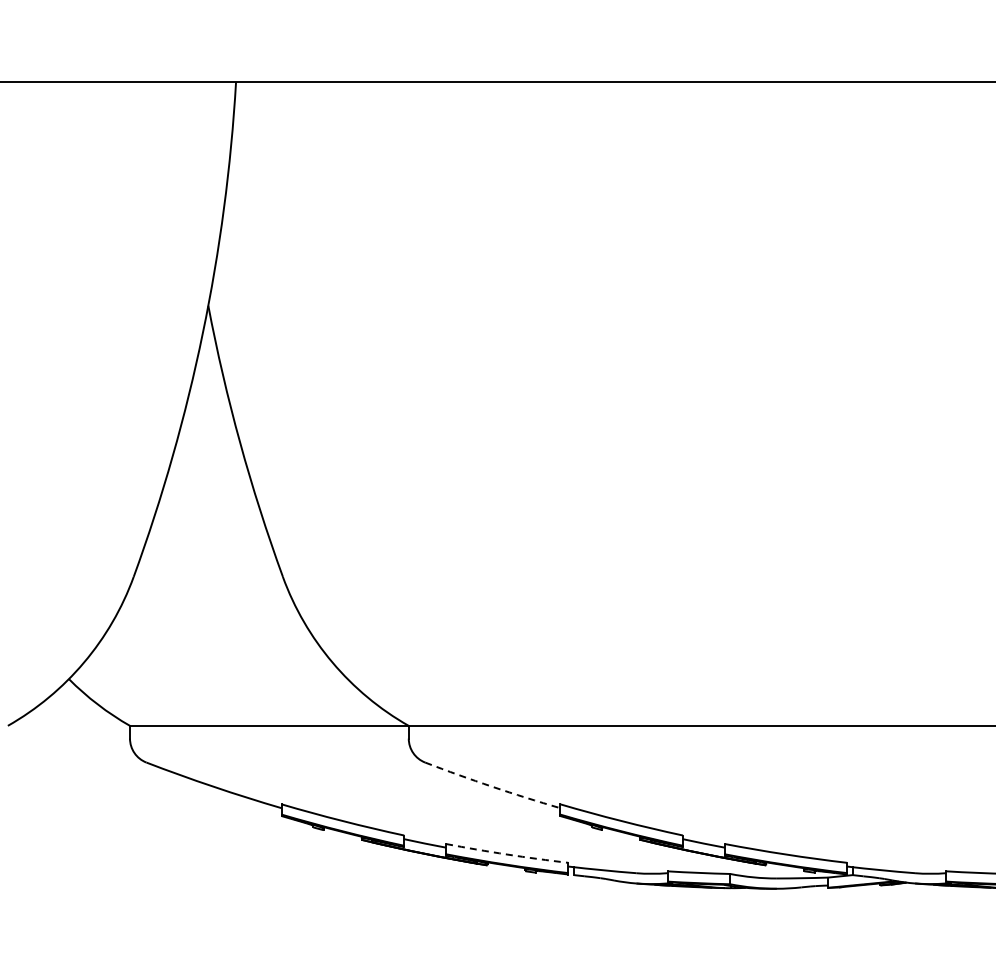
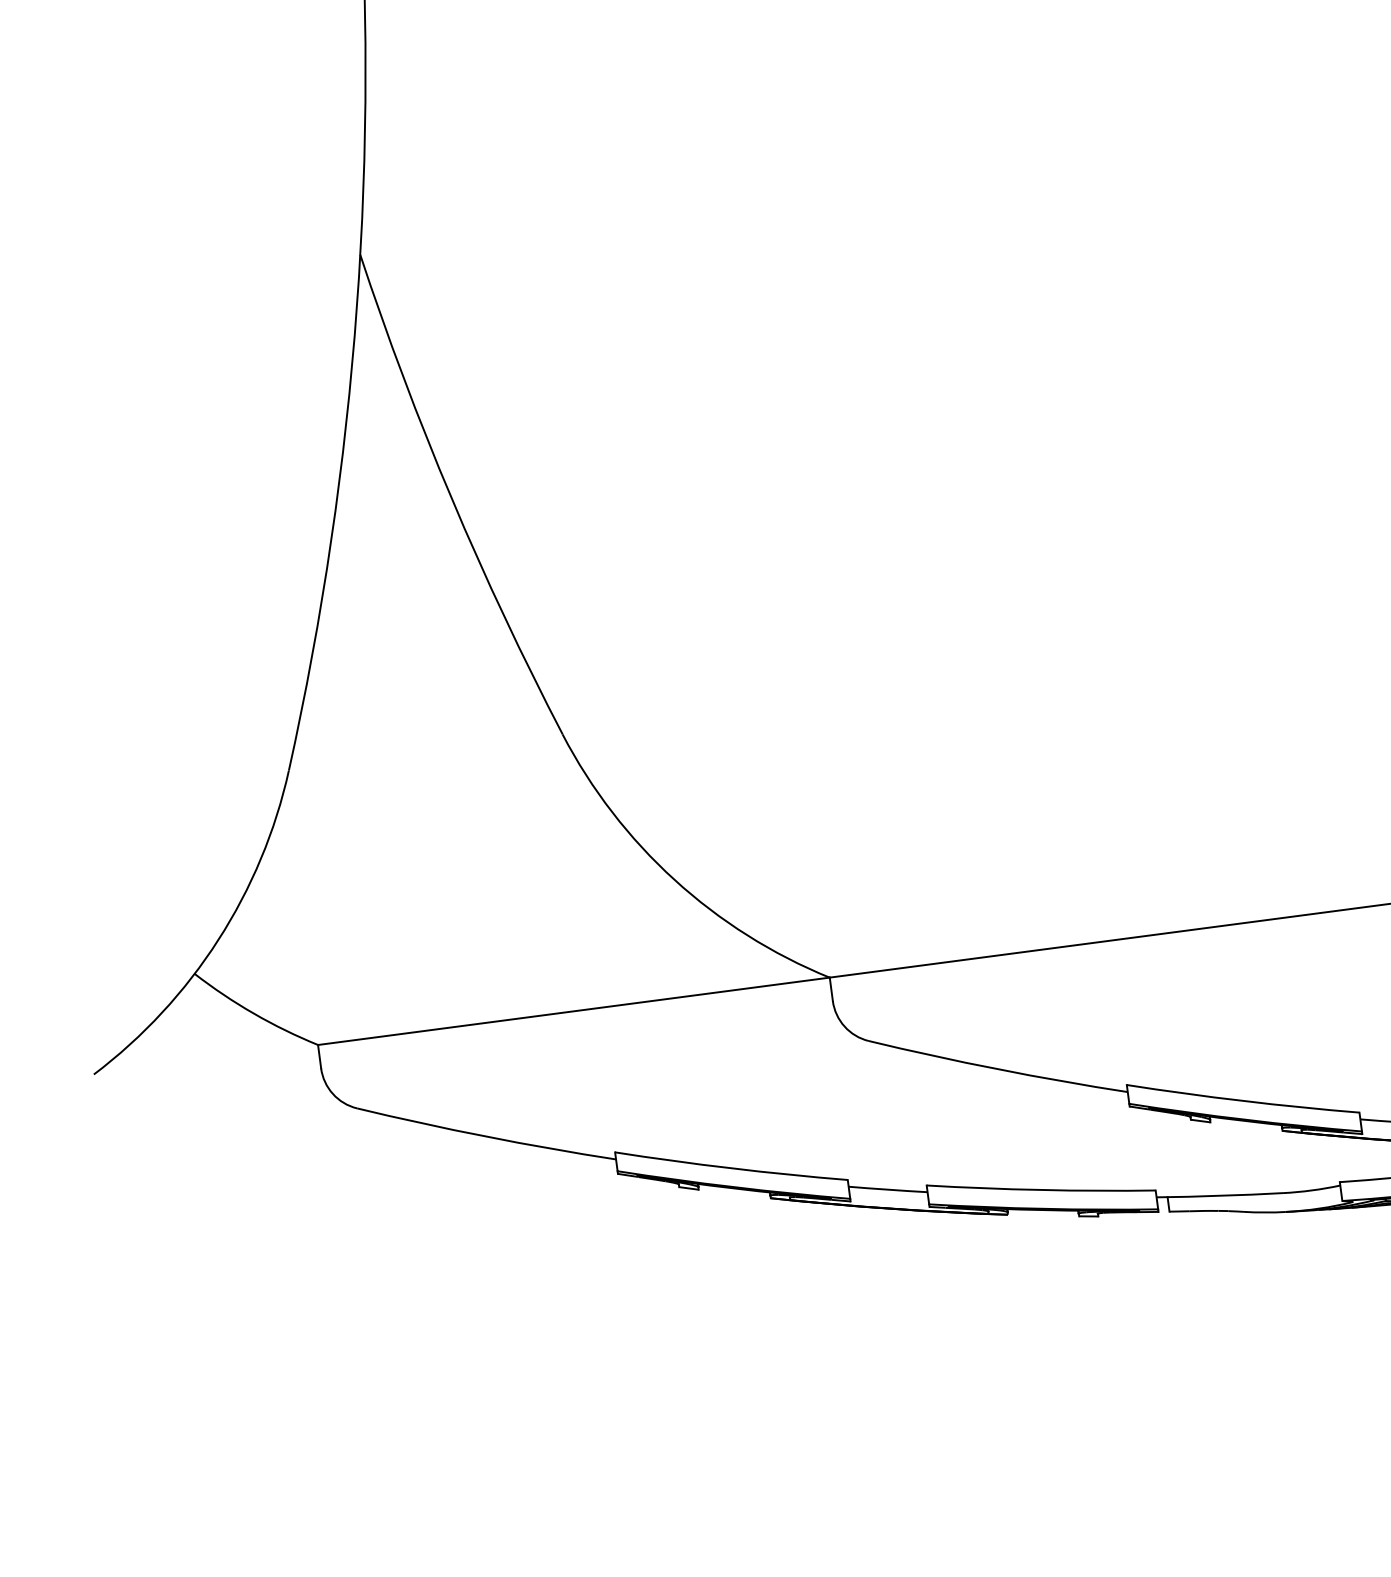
arc: (492, 786) -> (998, 1068), dashed -> solid
arc: (507, 854) -> (1042, 1189), dashed -> solid

